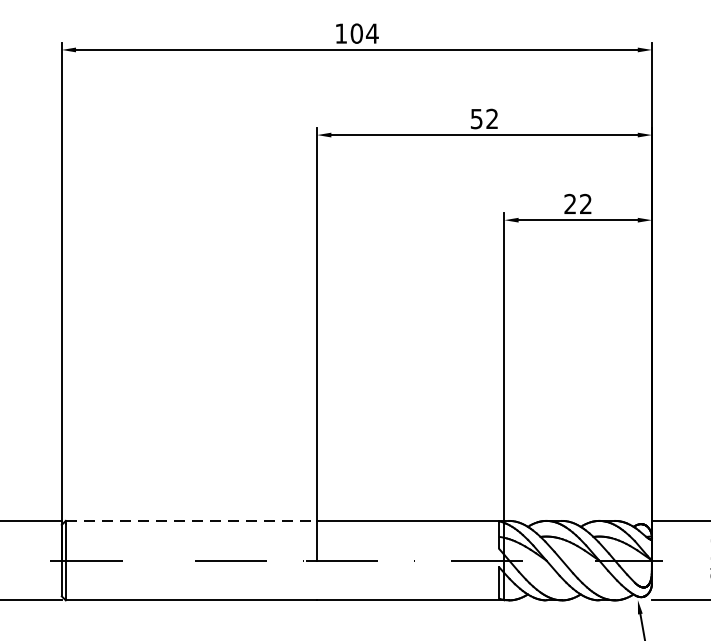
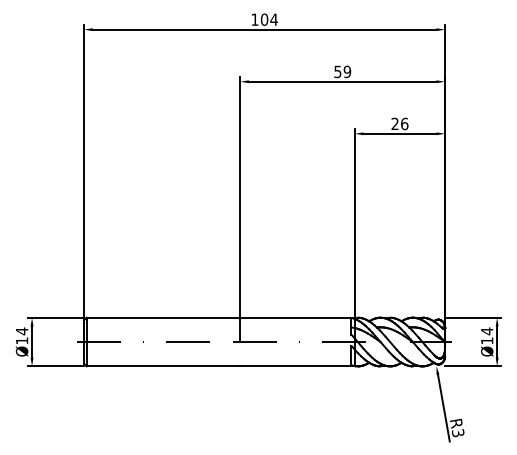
text: (492, 118) -> (347, 71), 52 -> 59
text: (585, 203) -> (404, 123), 22 -> 26
line: (191, 520) -> (163, 317), dashed -> solid

